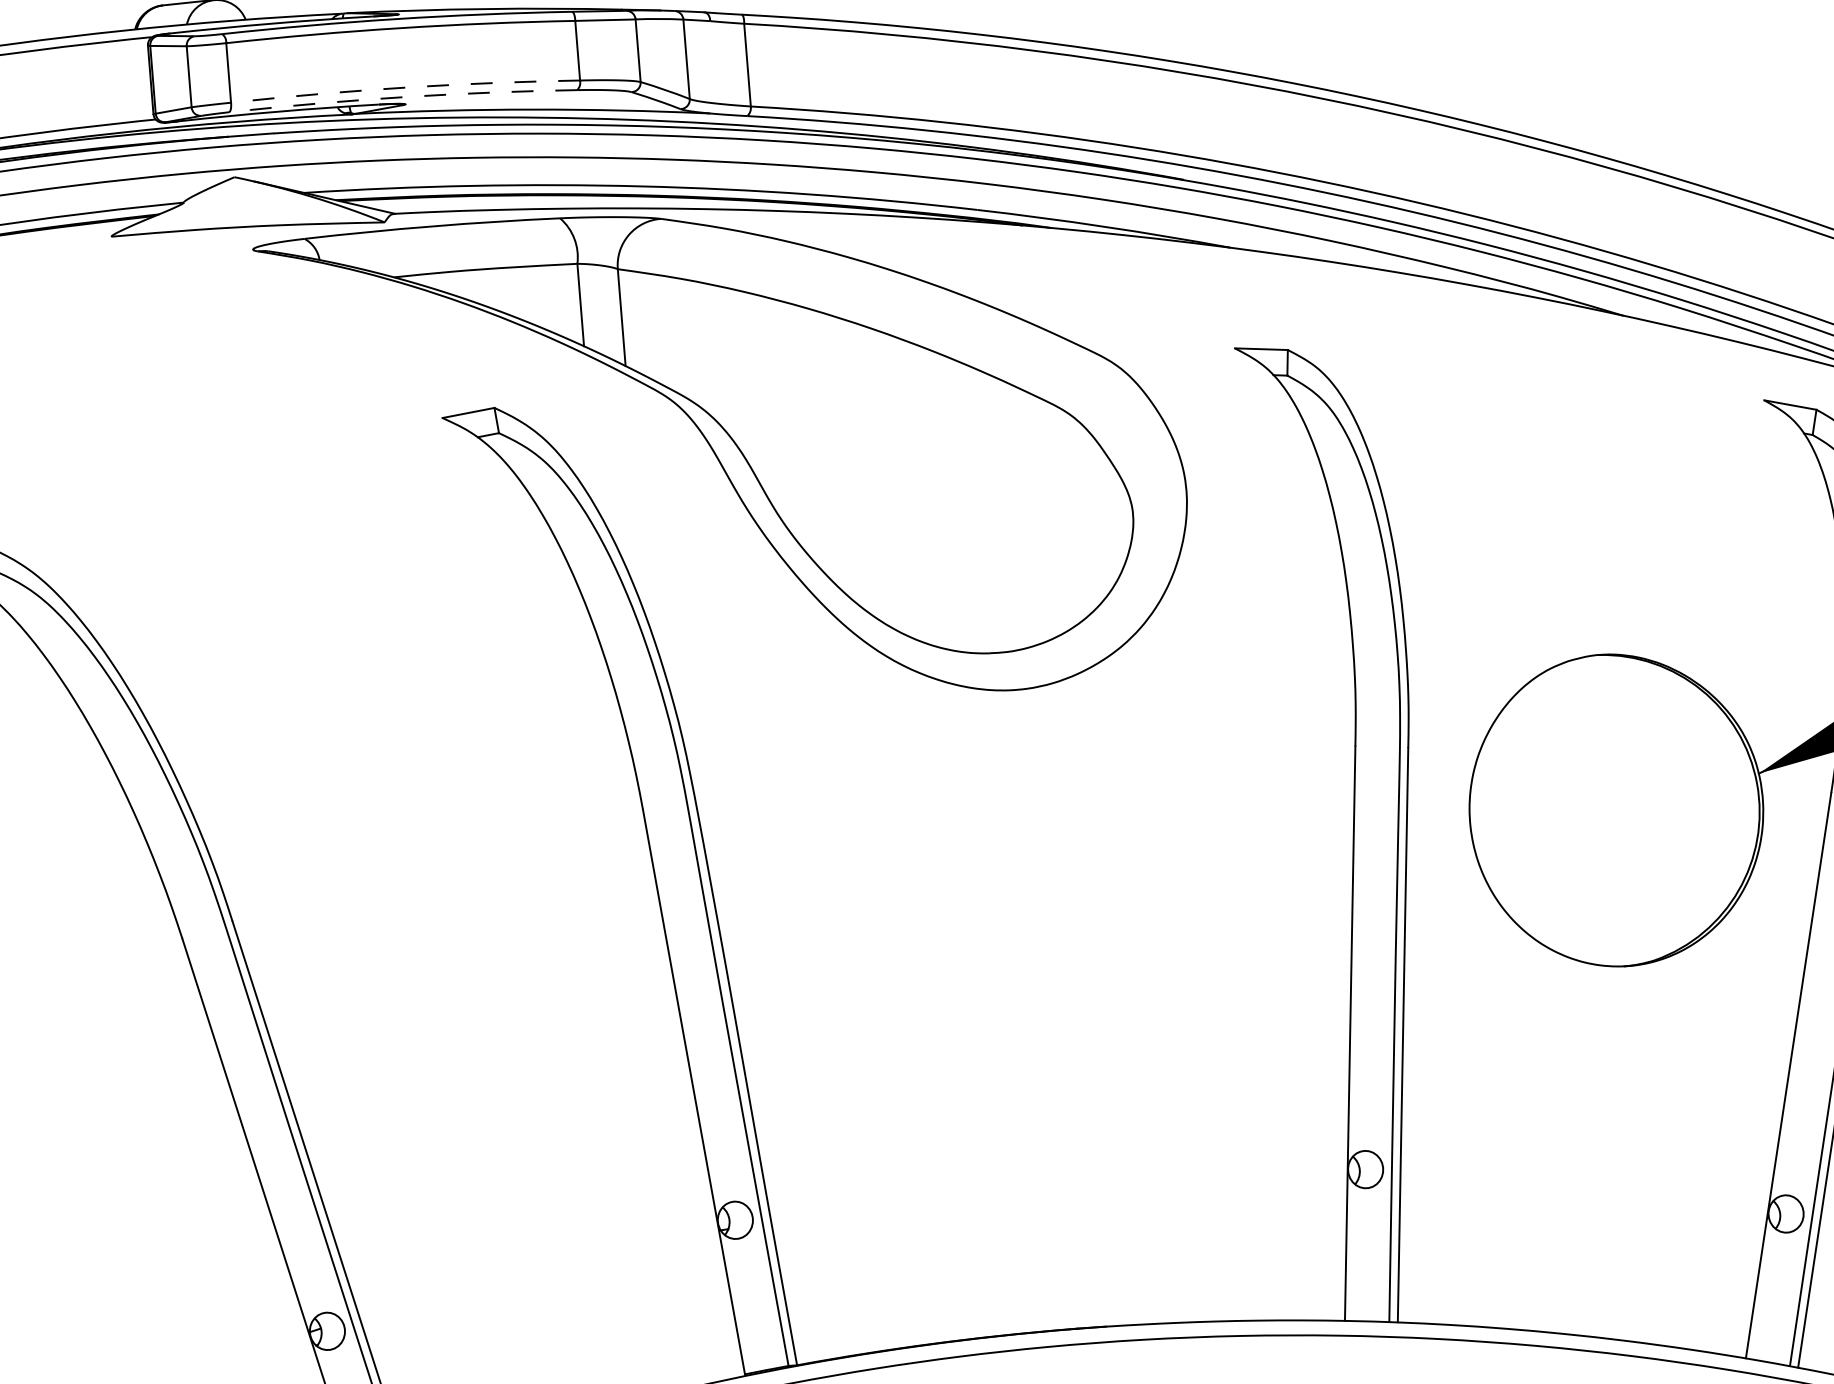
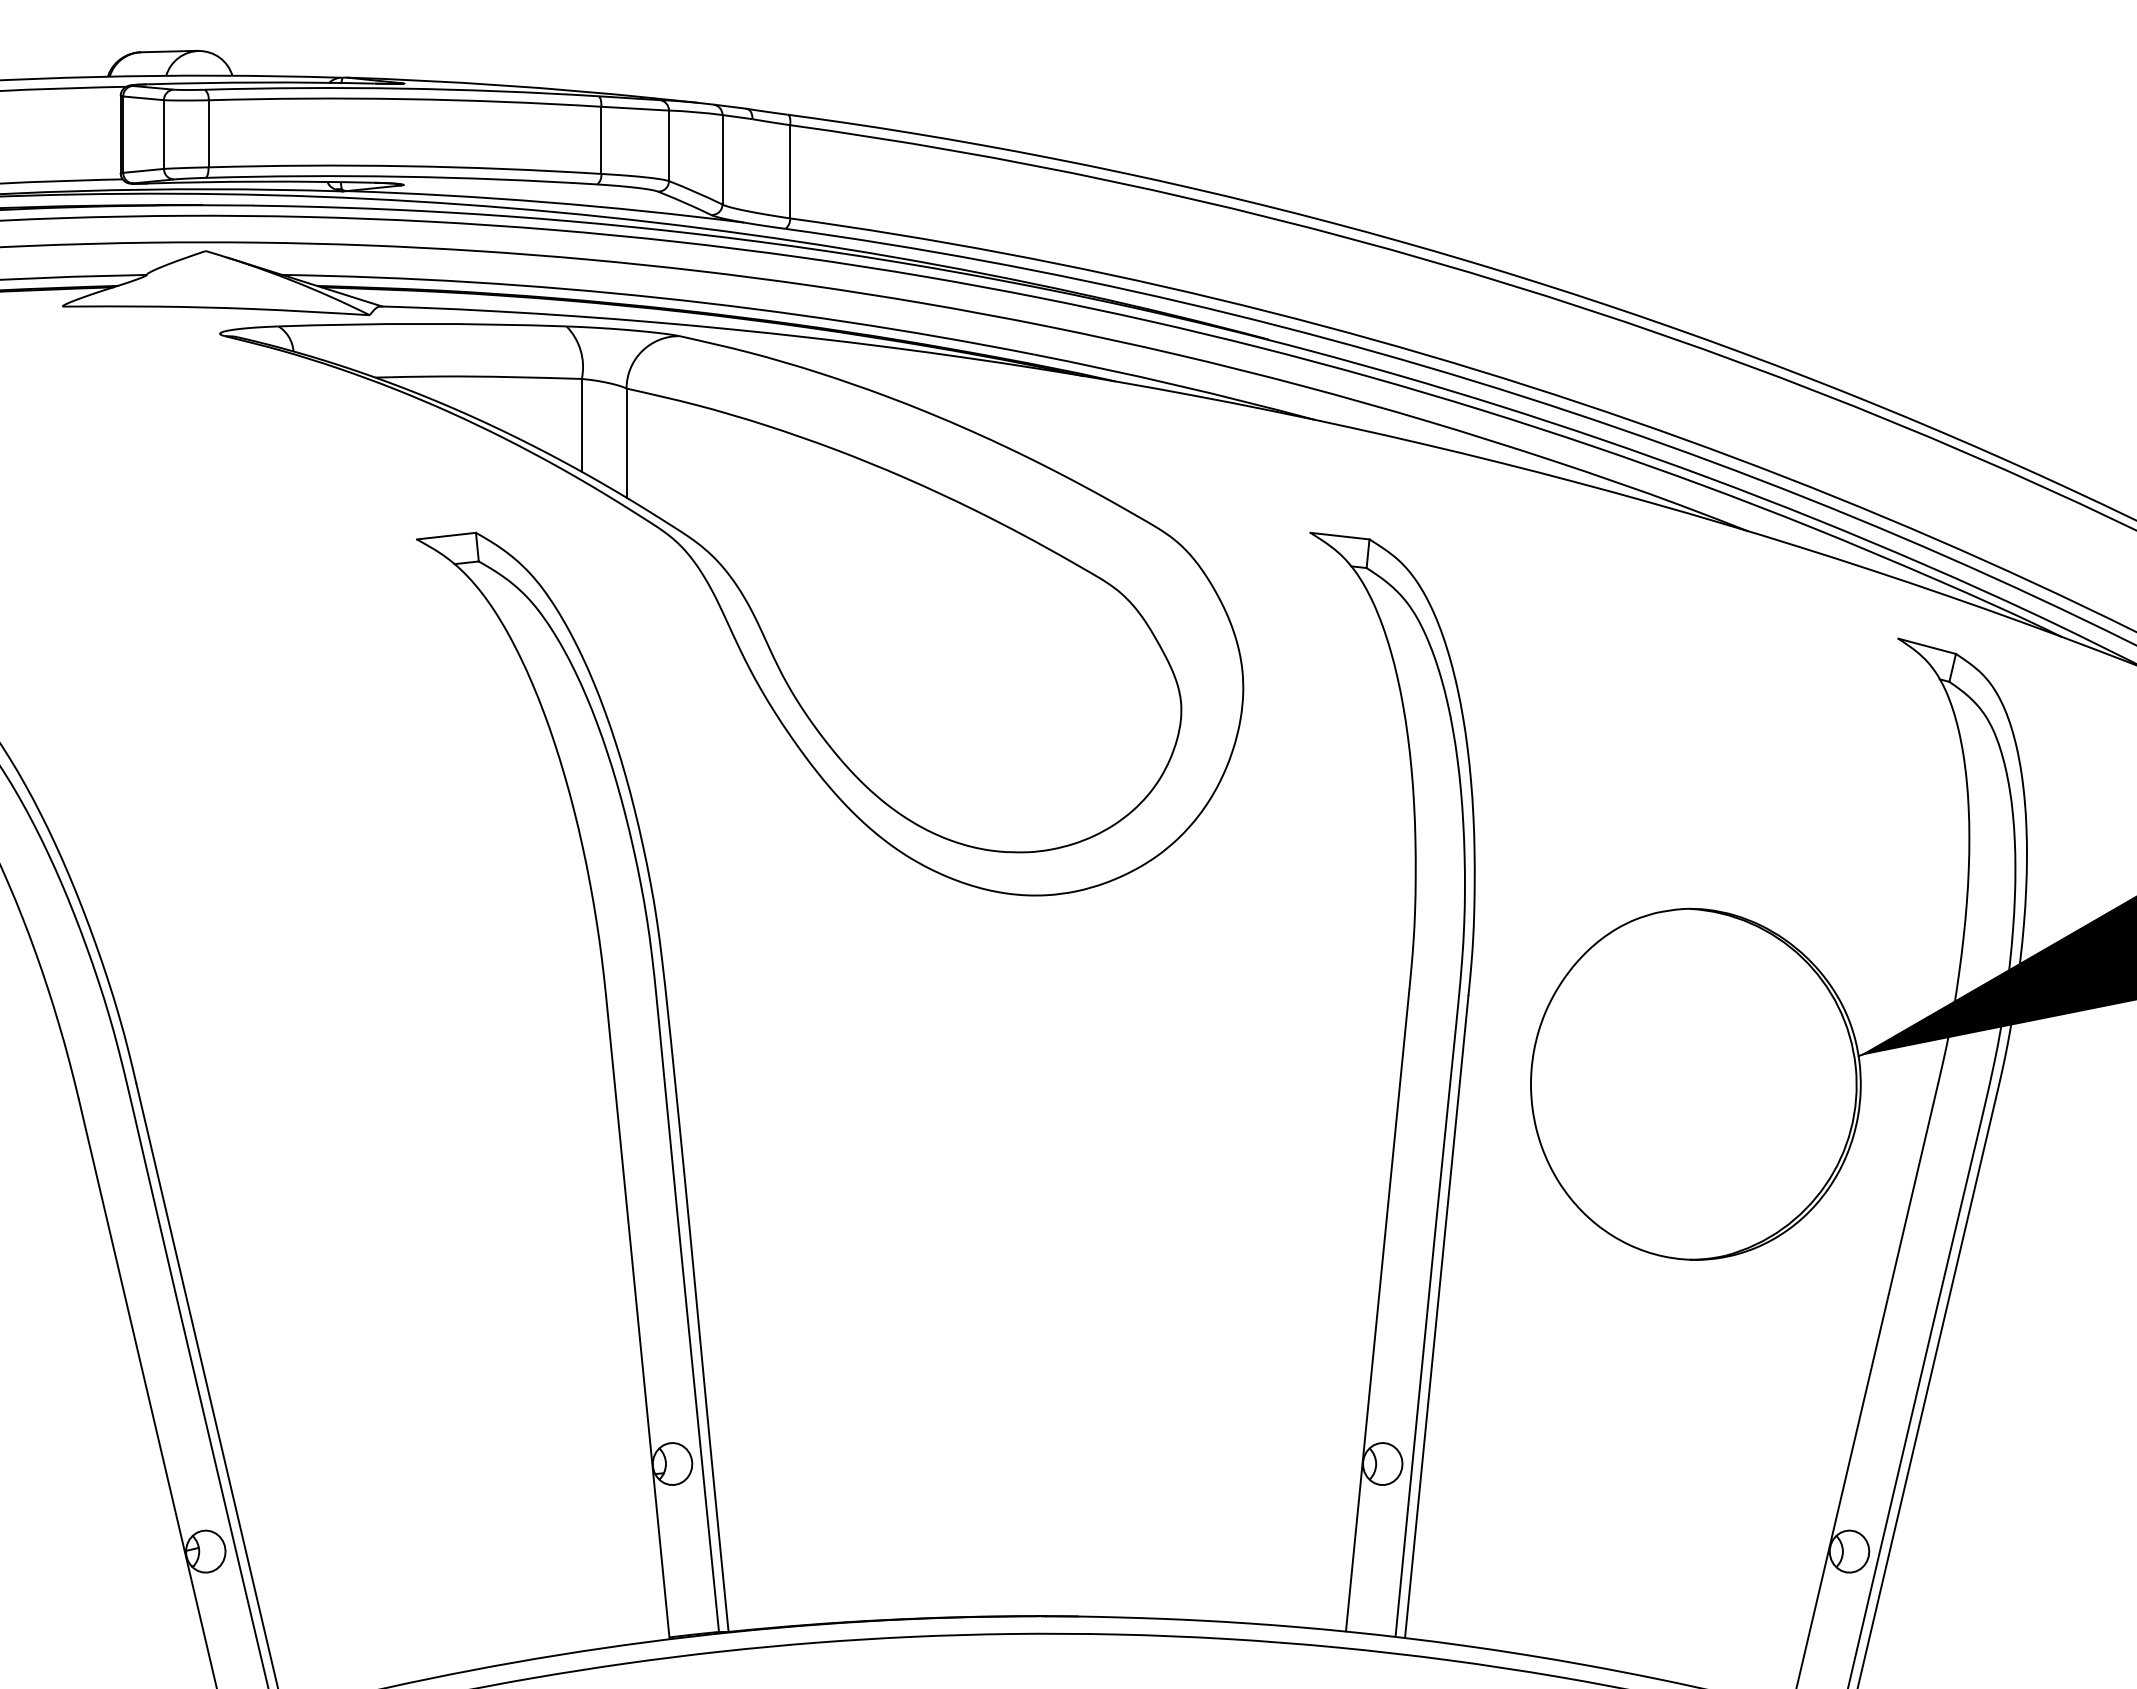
arc: (405, 87) -> (405, 166), dashed -> solid
arc: (402, 97) -> (401, 176), dashed -> solid

